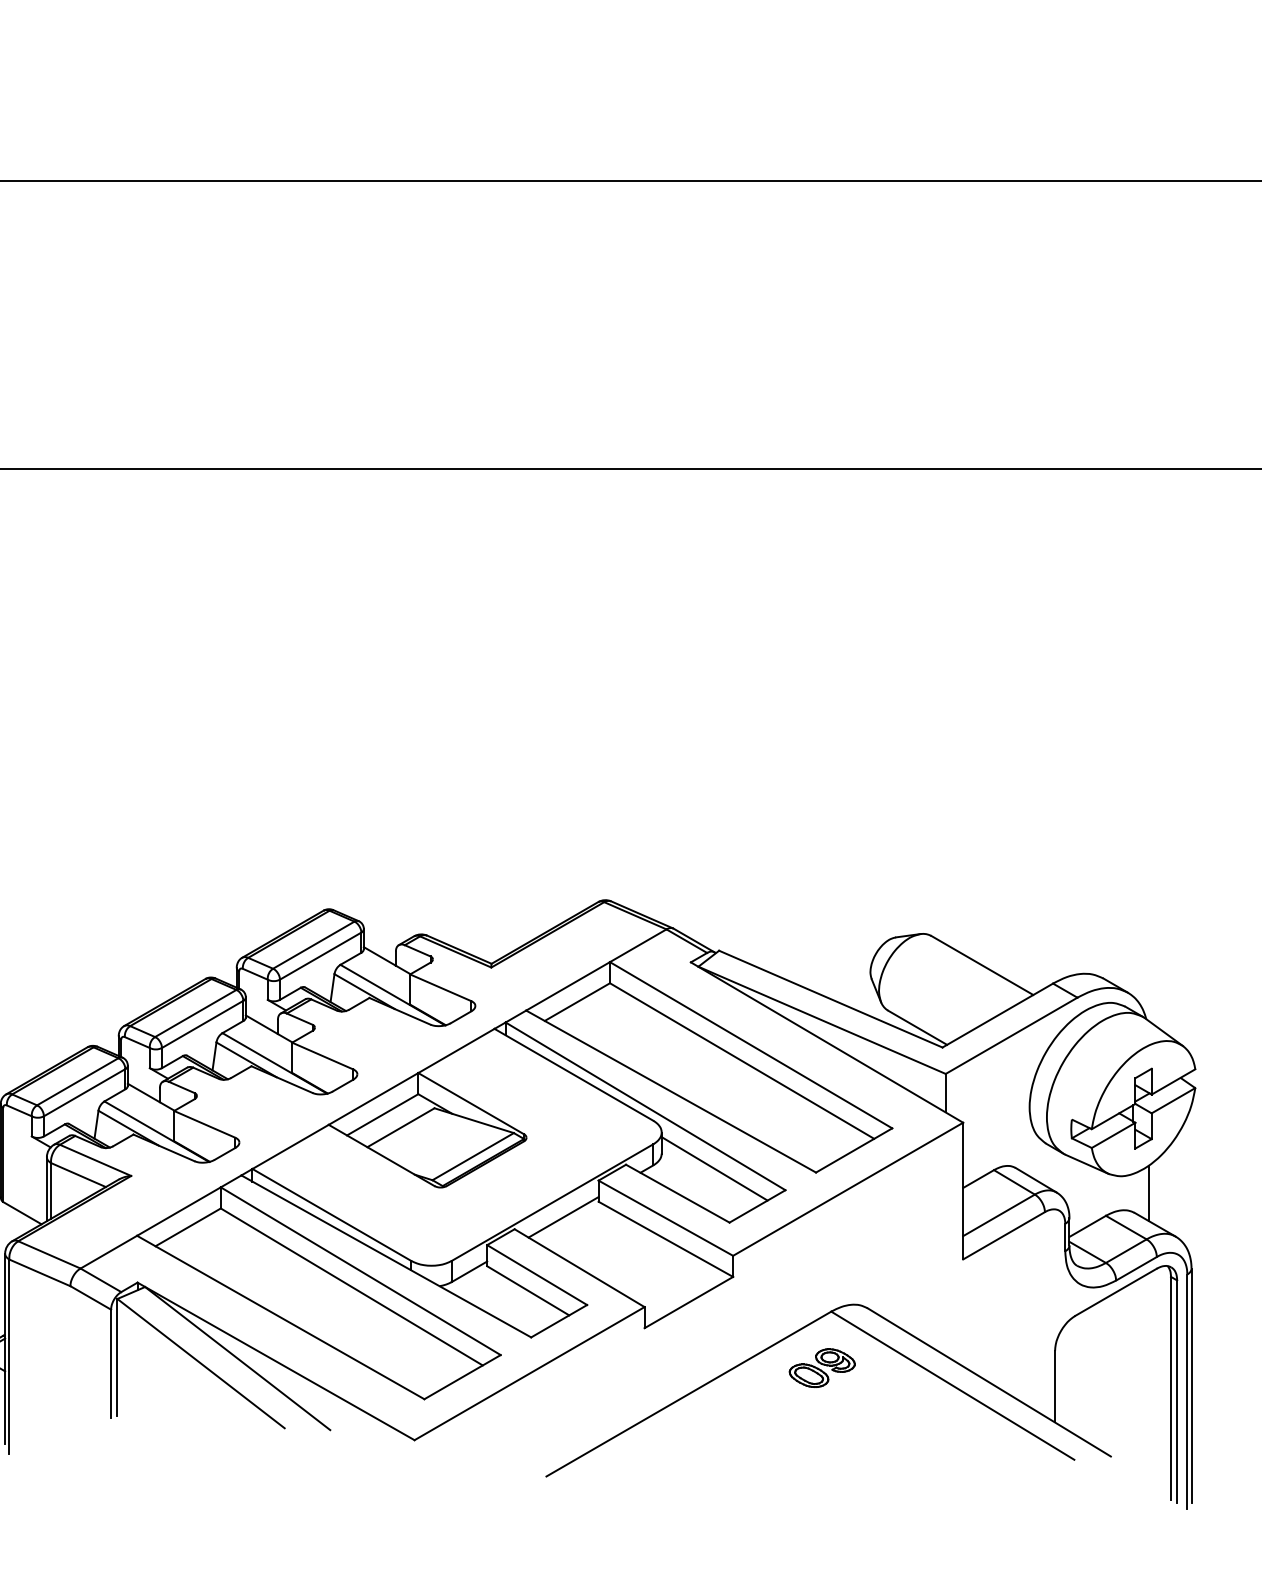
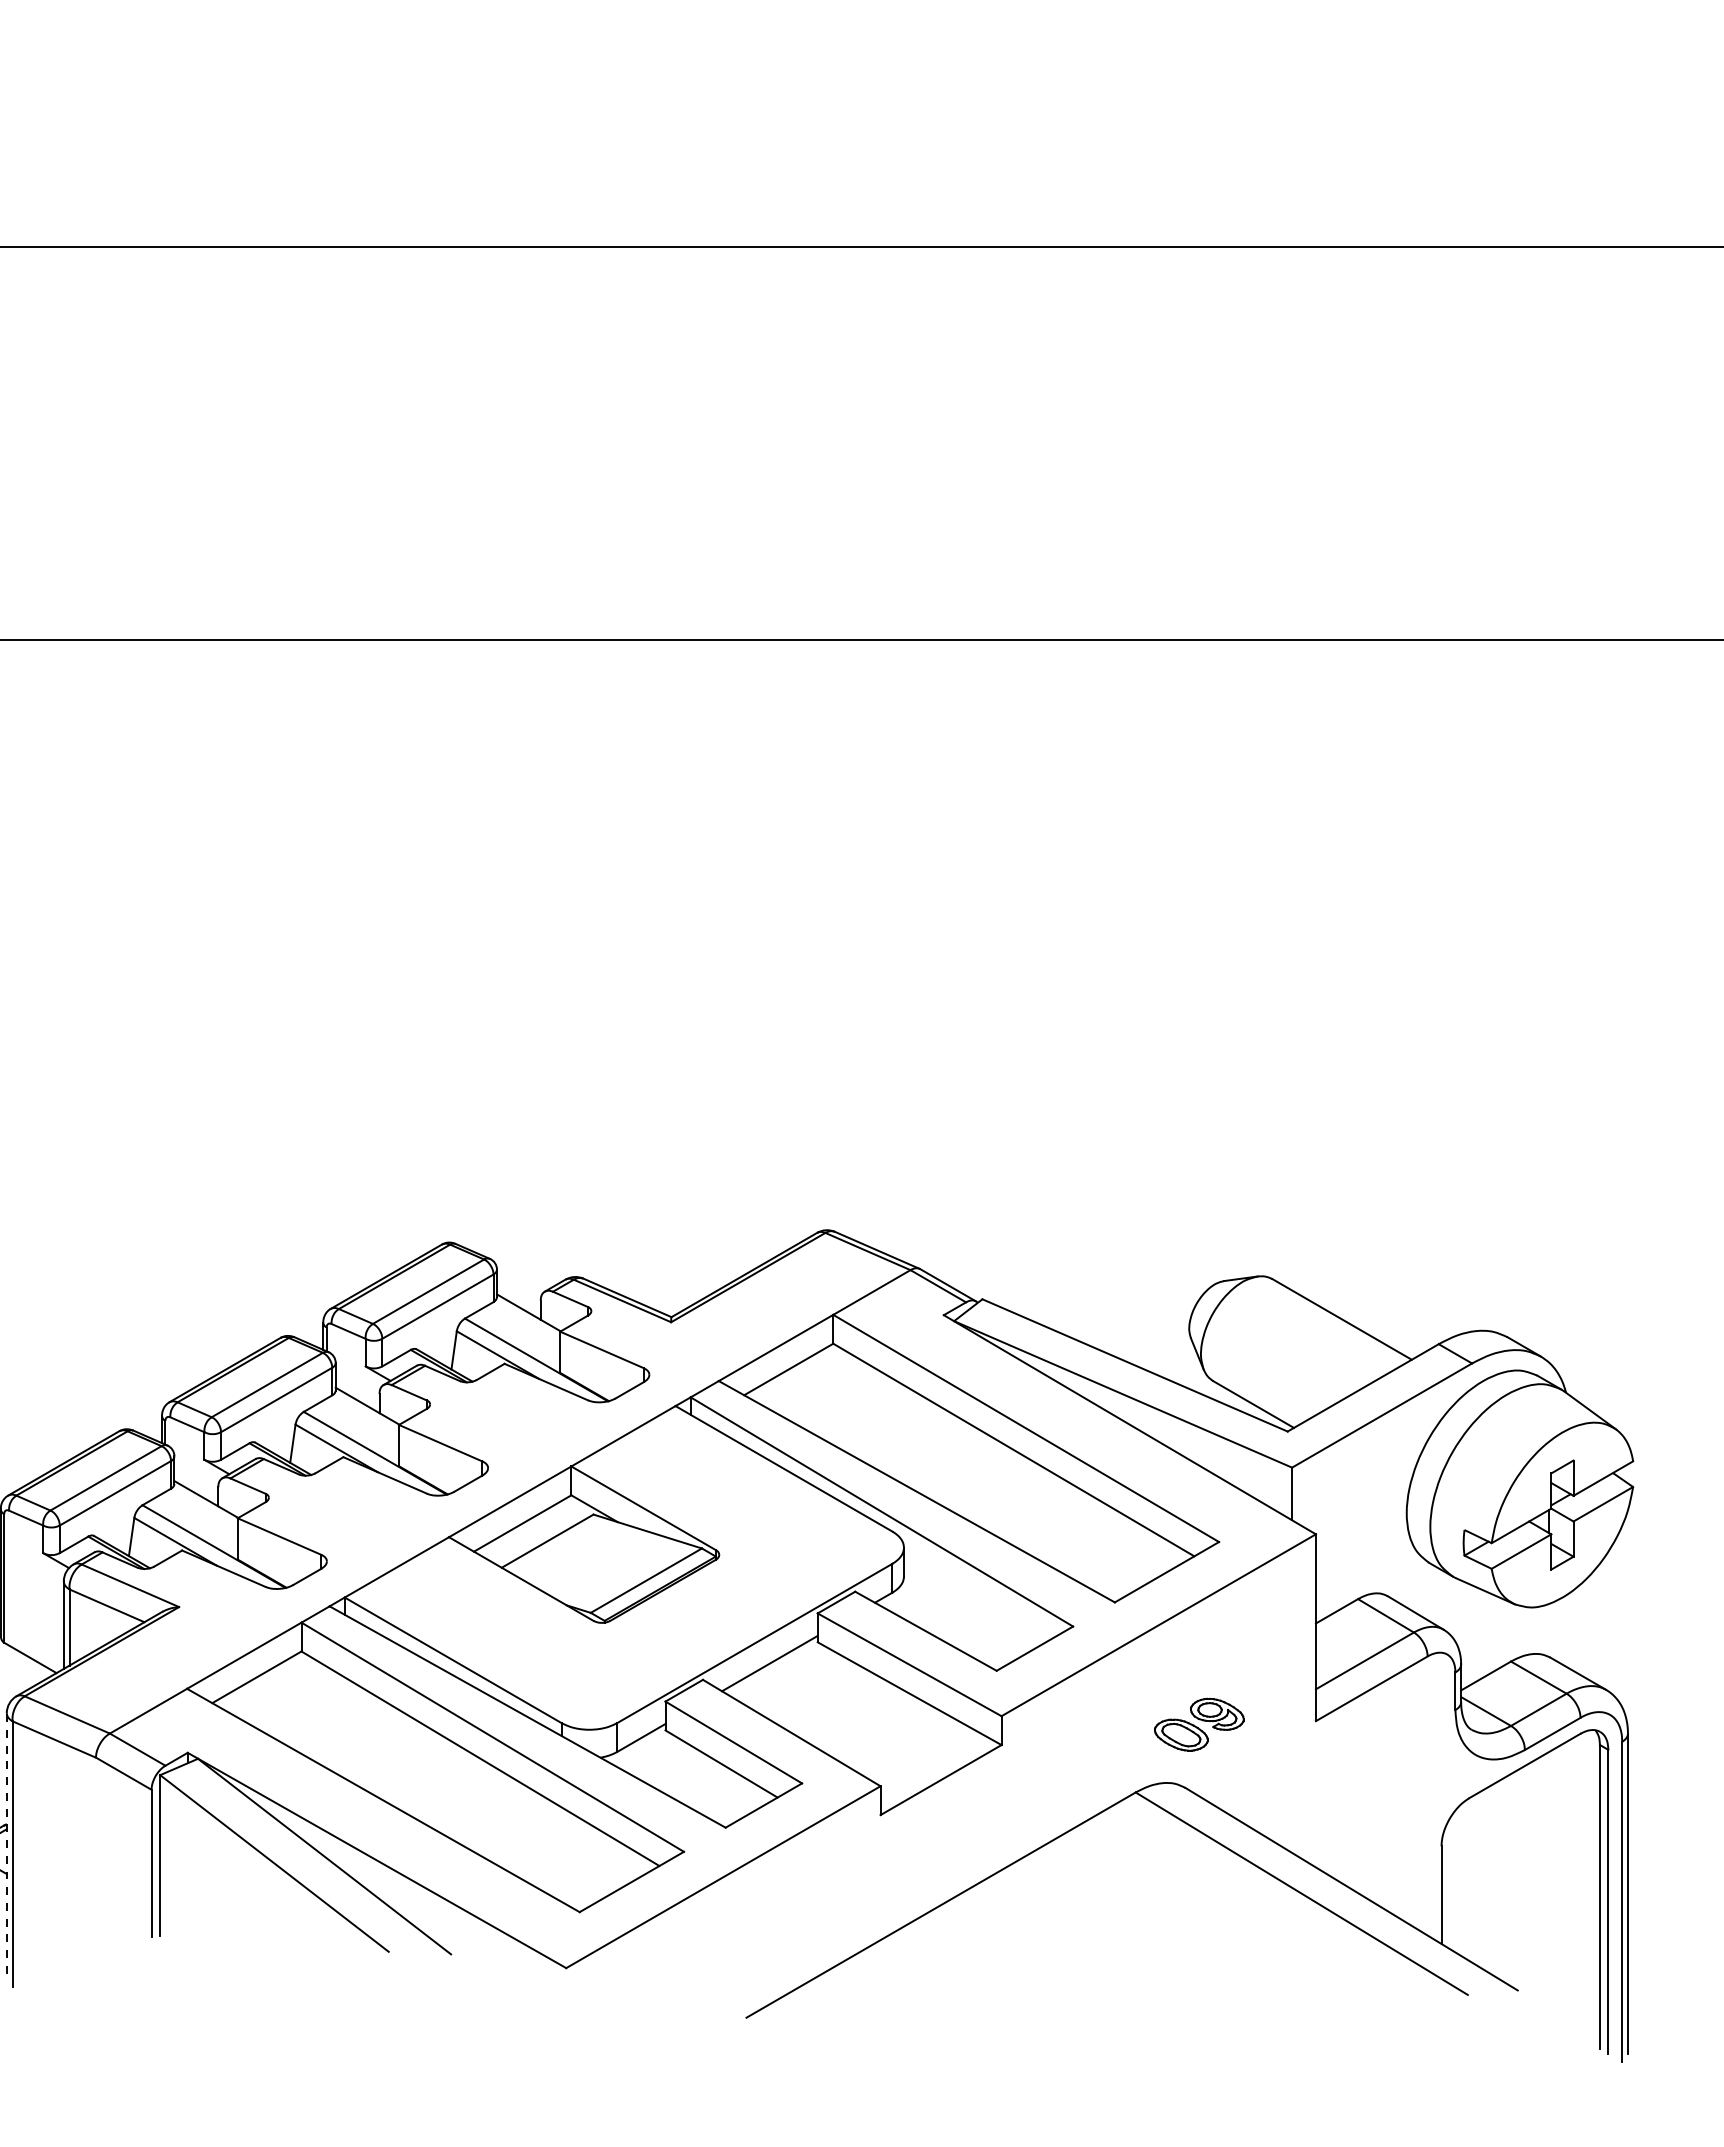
line: (714, 1168) -> (975, 1596), removed
line: (1148, 1193) -> (1569, 1630), removed
line: (4, 1348) -> (6, 1843), solid -> dashed
part: (822, 1368) -> (1199, 1724), moved

